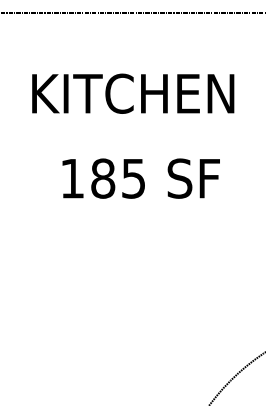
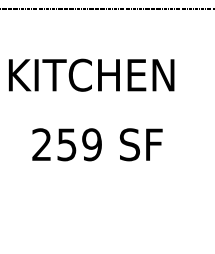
text: (102, 178) -> (66, 144), 185 -> 259

